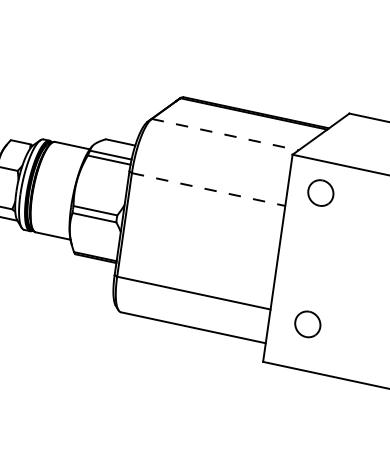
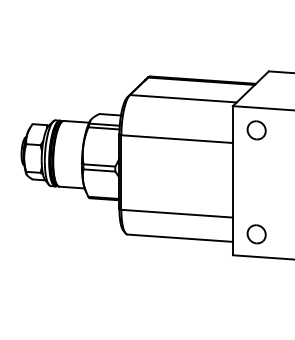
line: (225, 134) -> (183, 98), dashed -> solid
line: (209, 190) -> (177, 139), dashed -> solid
part: (307, 324) -> (256, 234), moved

